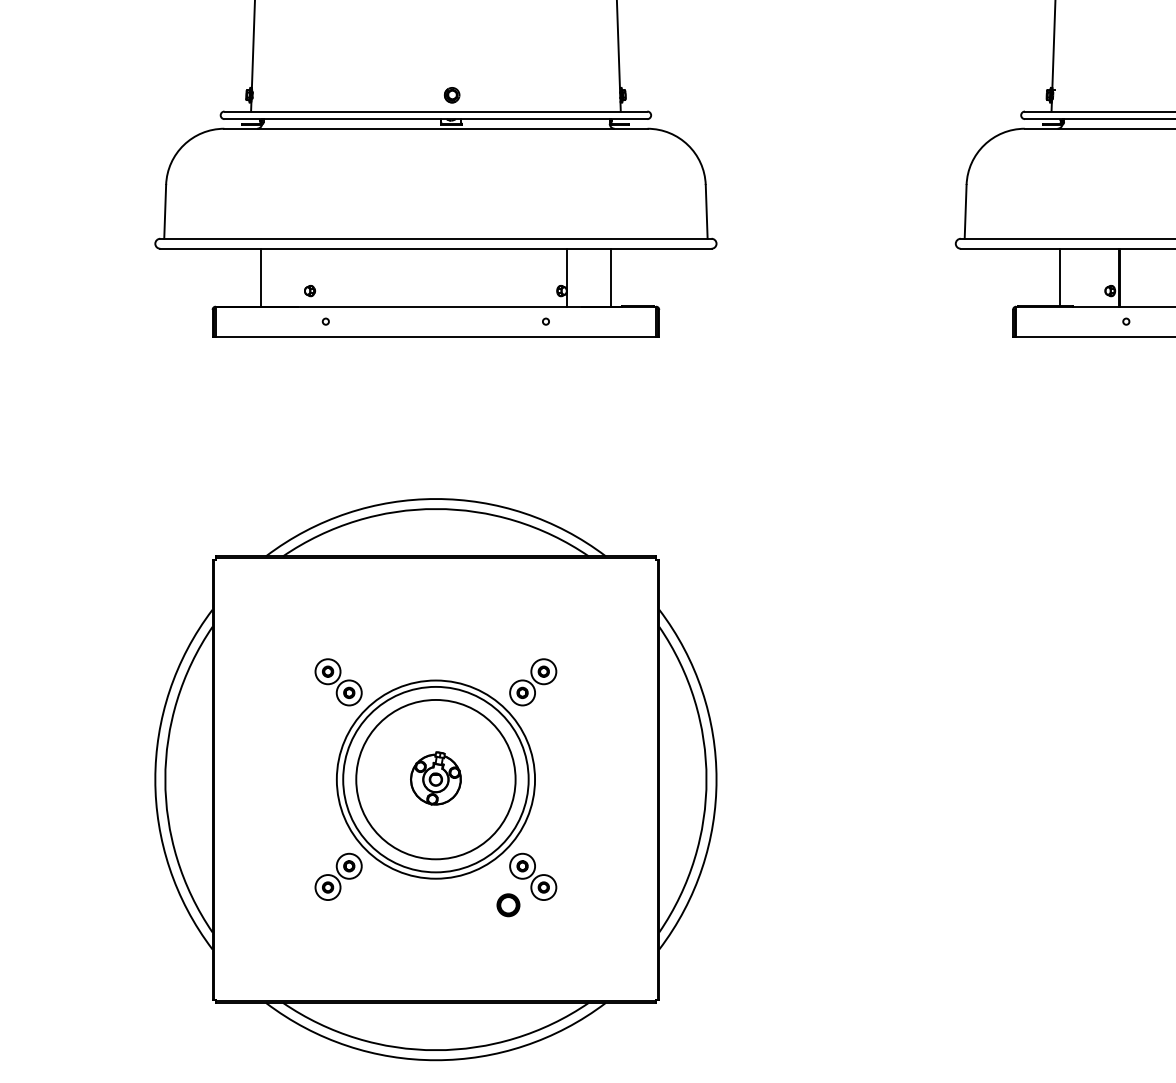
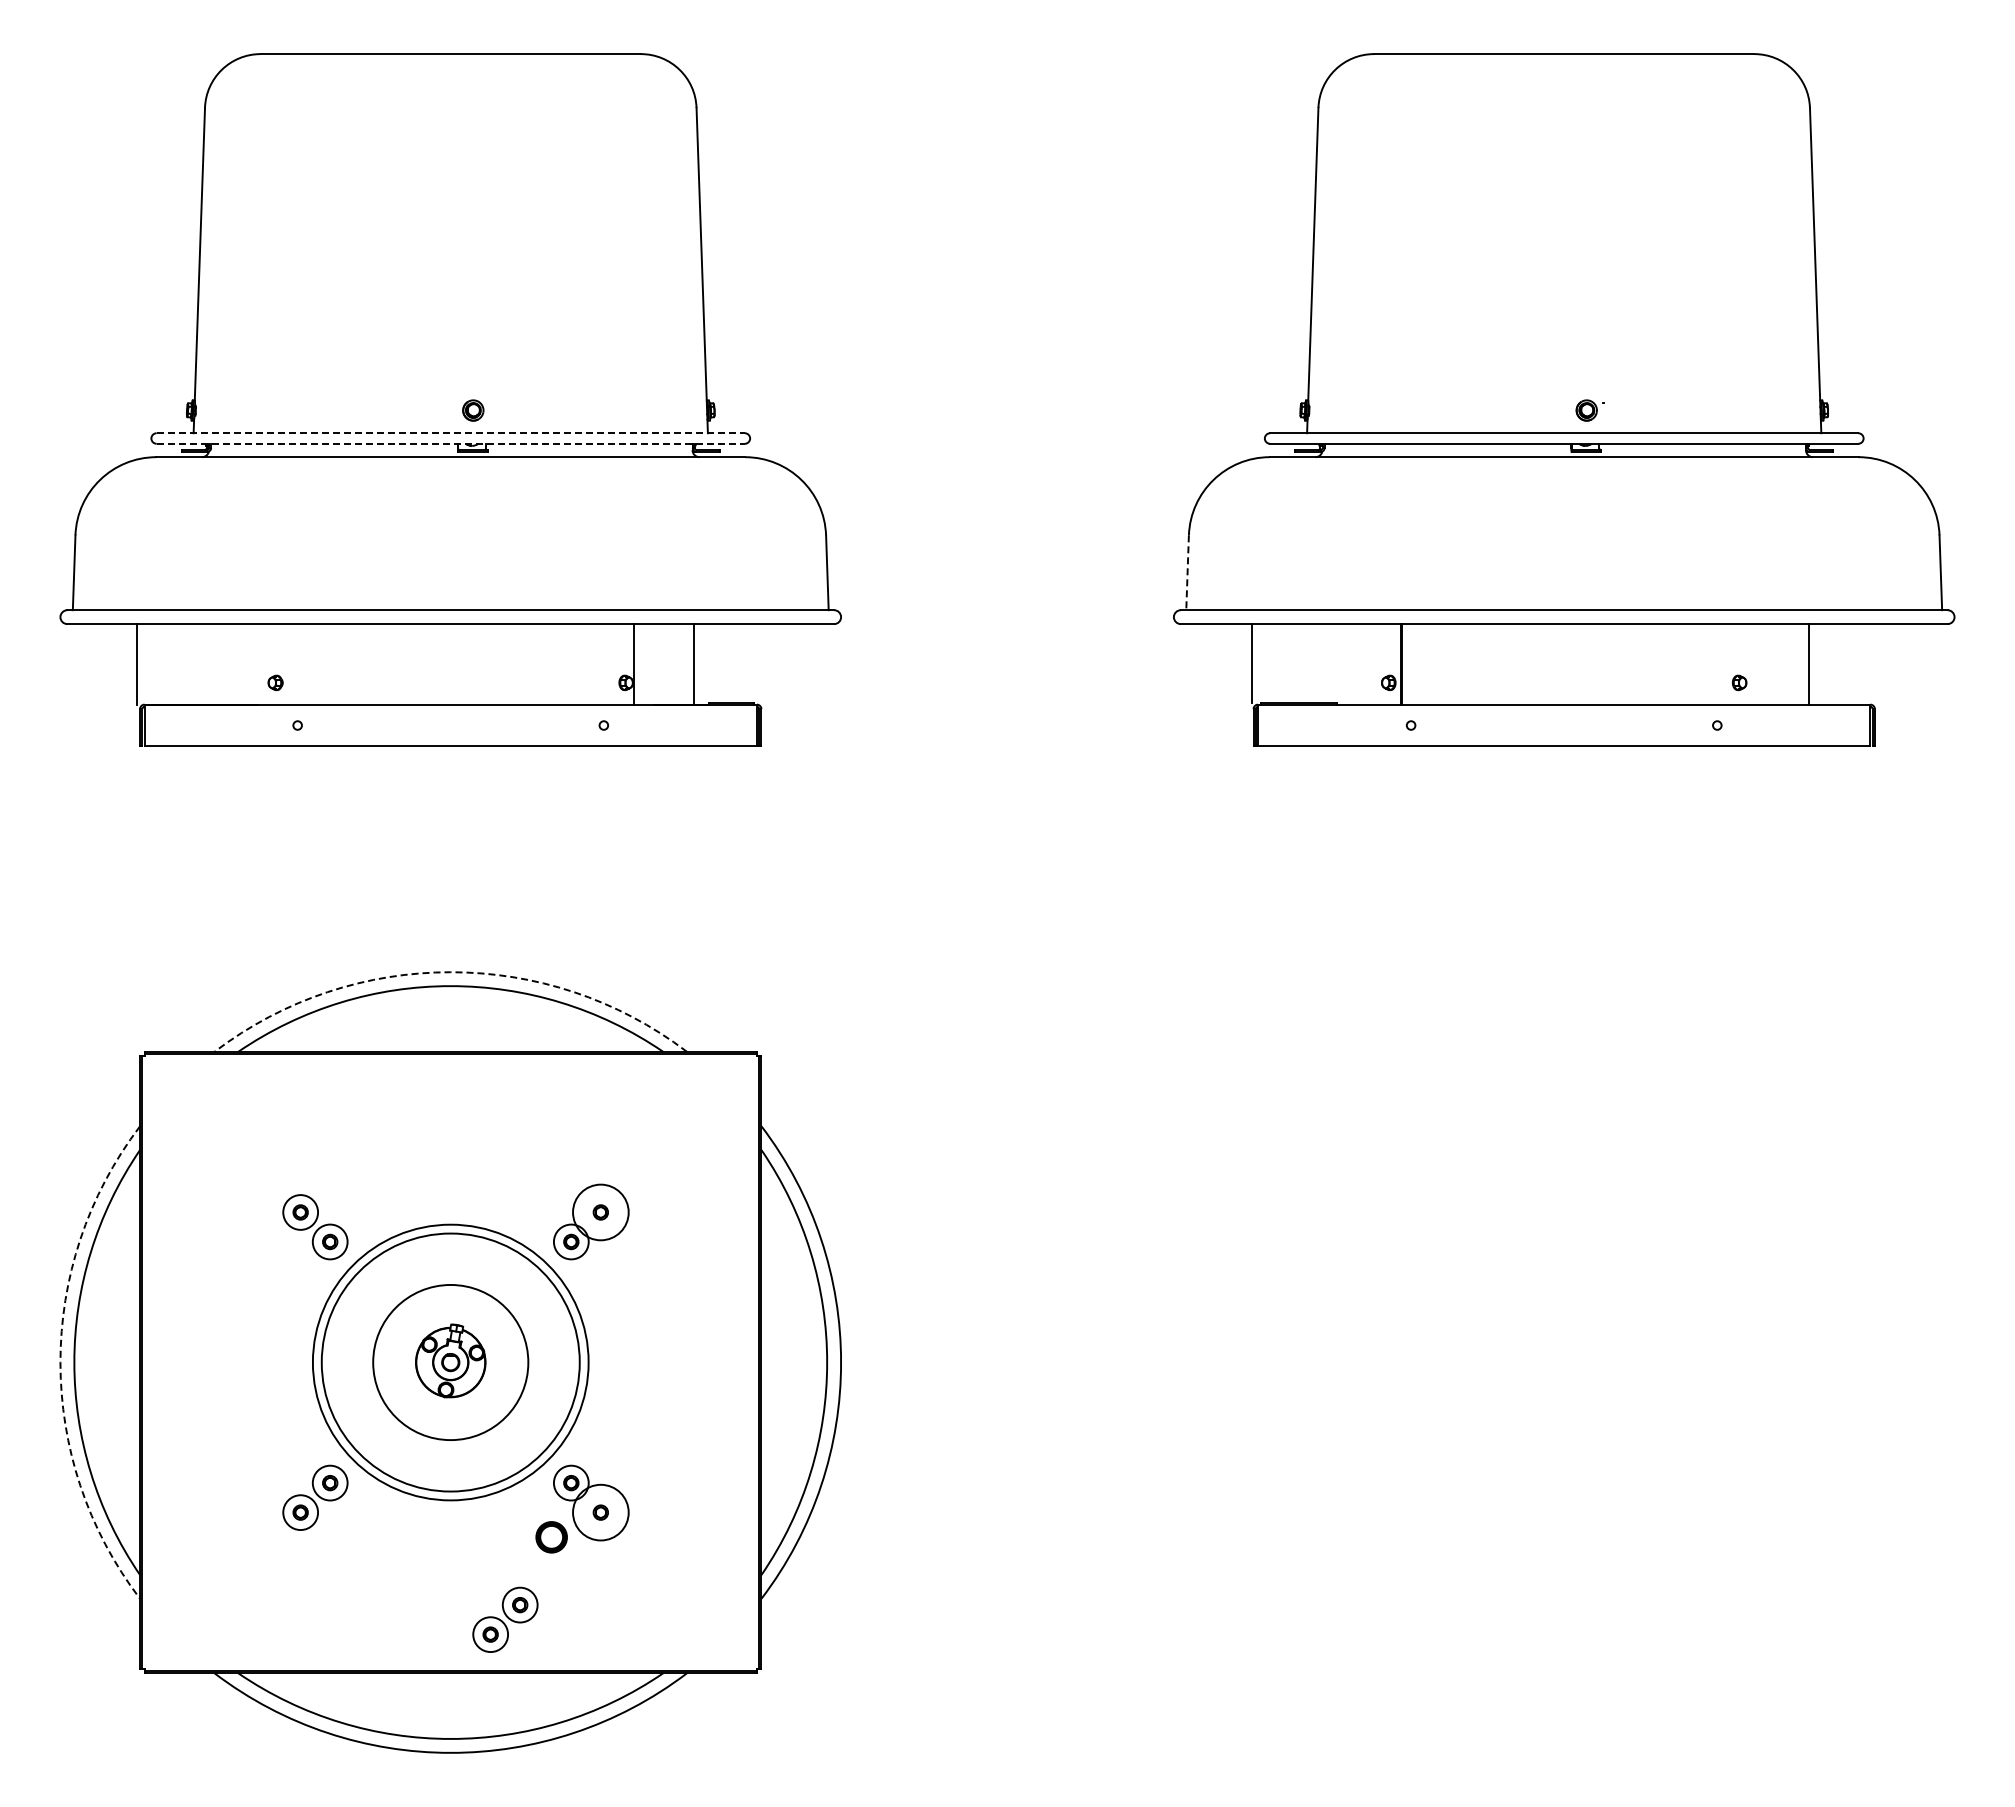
line: (436, 111) -> (451, 433), solid -> dashed
line: (436, 118) -> (451, 443), solid -> dashed
line: (965, 212) -> (1187, 573), solid -> dashed
line: (261, 277) -> (136, 664), moved
line: (1060, 277) -> (1252, 663), moved
arc: (435, 499) -> (450, 972), solid -> dashed
circle: (543, 671) -> (600, 1212), size x1.6
arc: (155, 779) -> (60, 1362), solid -> dashed
circle: (435, 779) -> (450, 1362), size x0.7
circle: (543, 887) -> (600, 1512), size x1.6
part: (475, 964) -> (505, 1619), added

